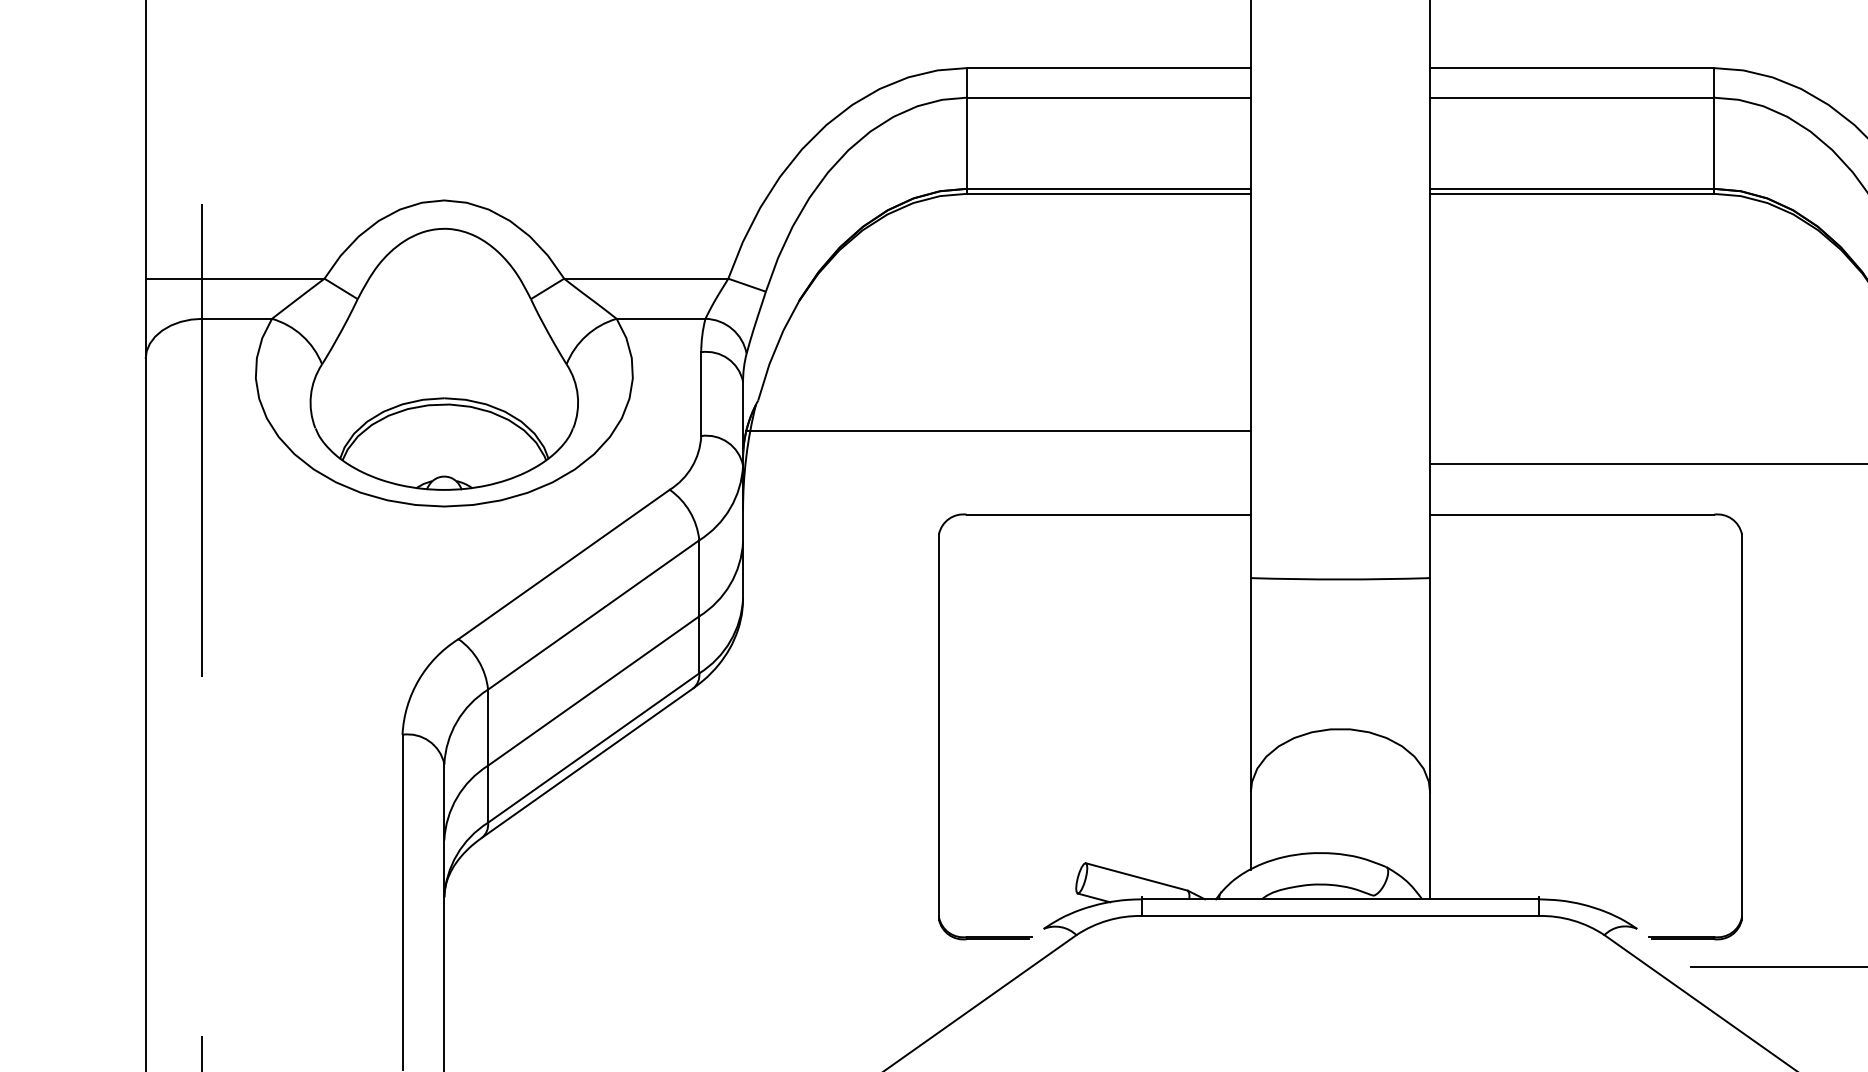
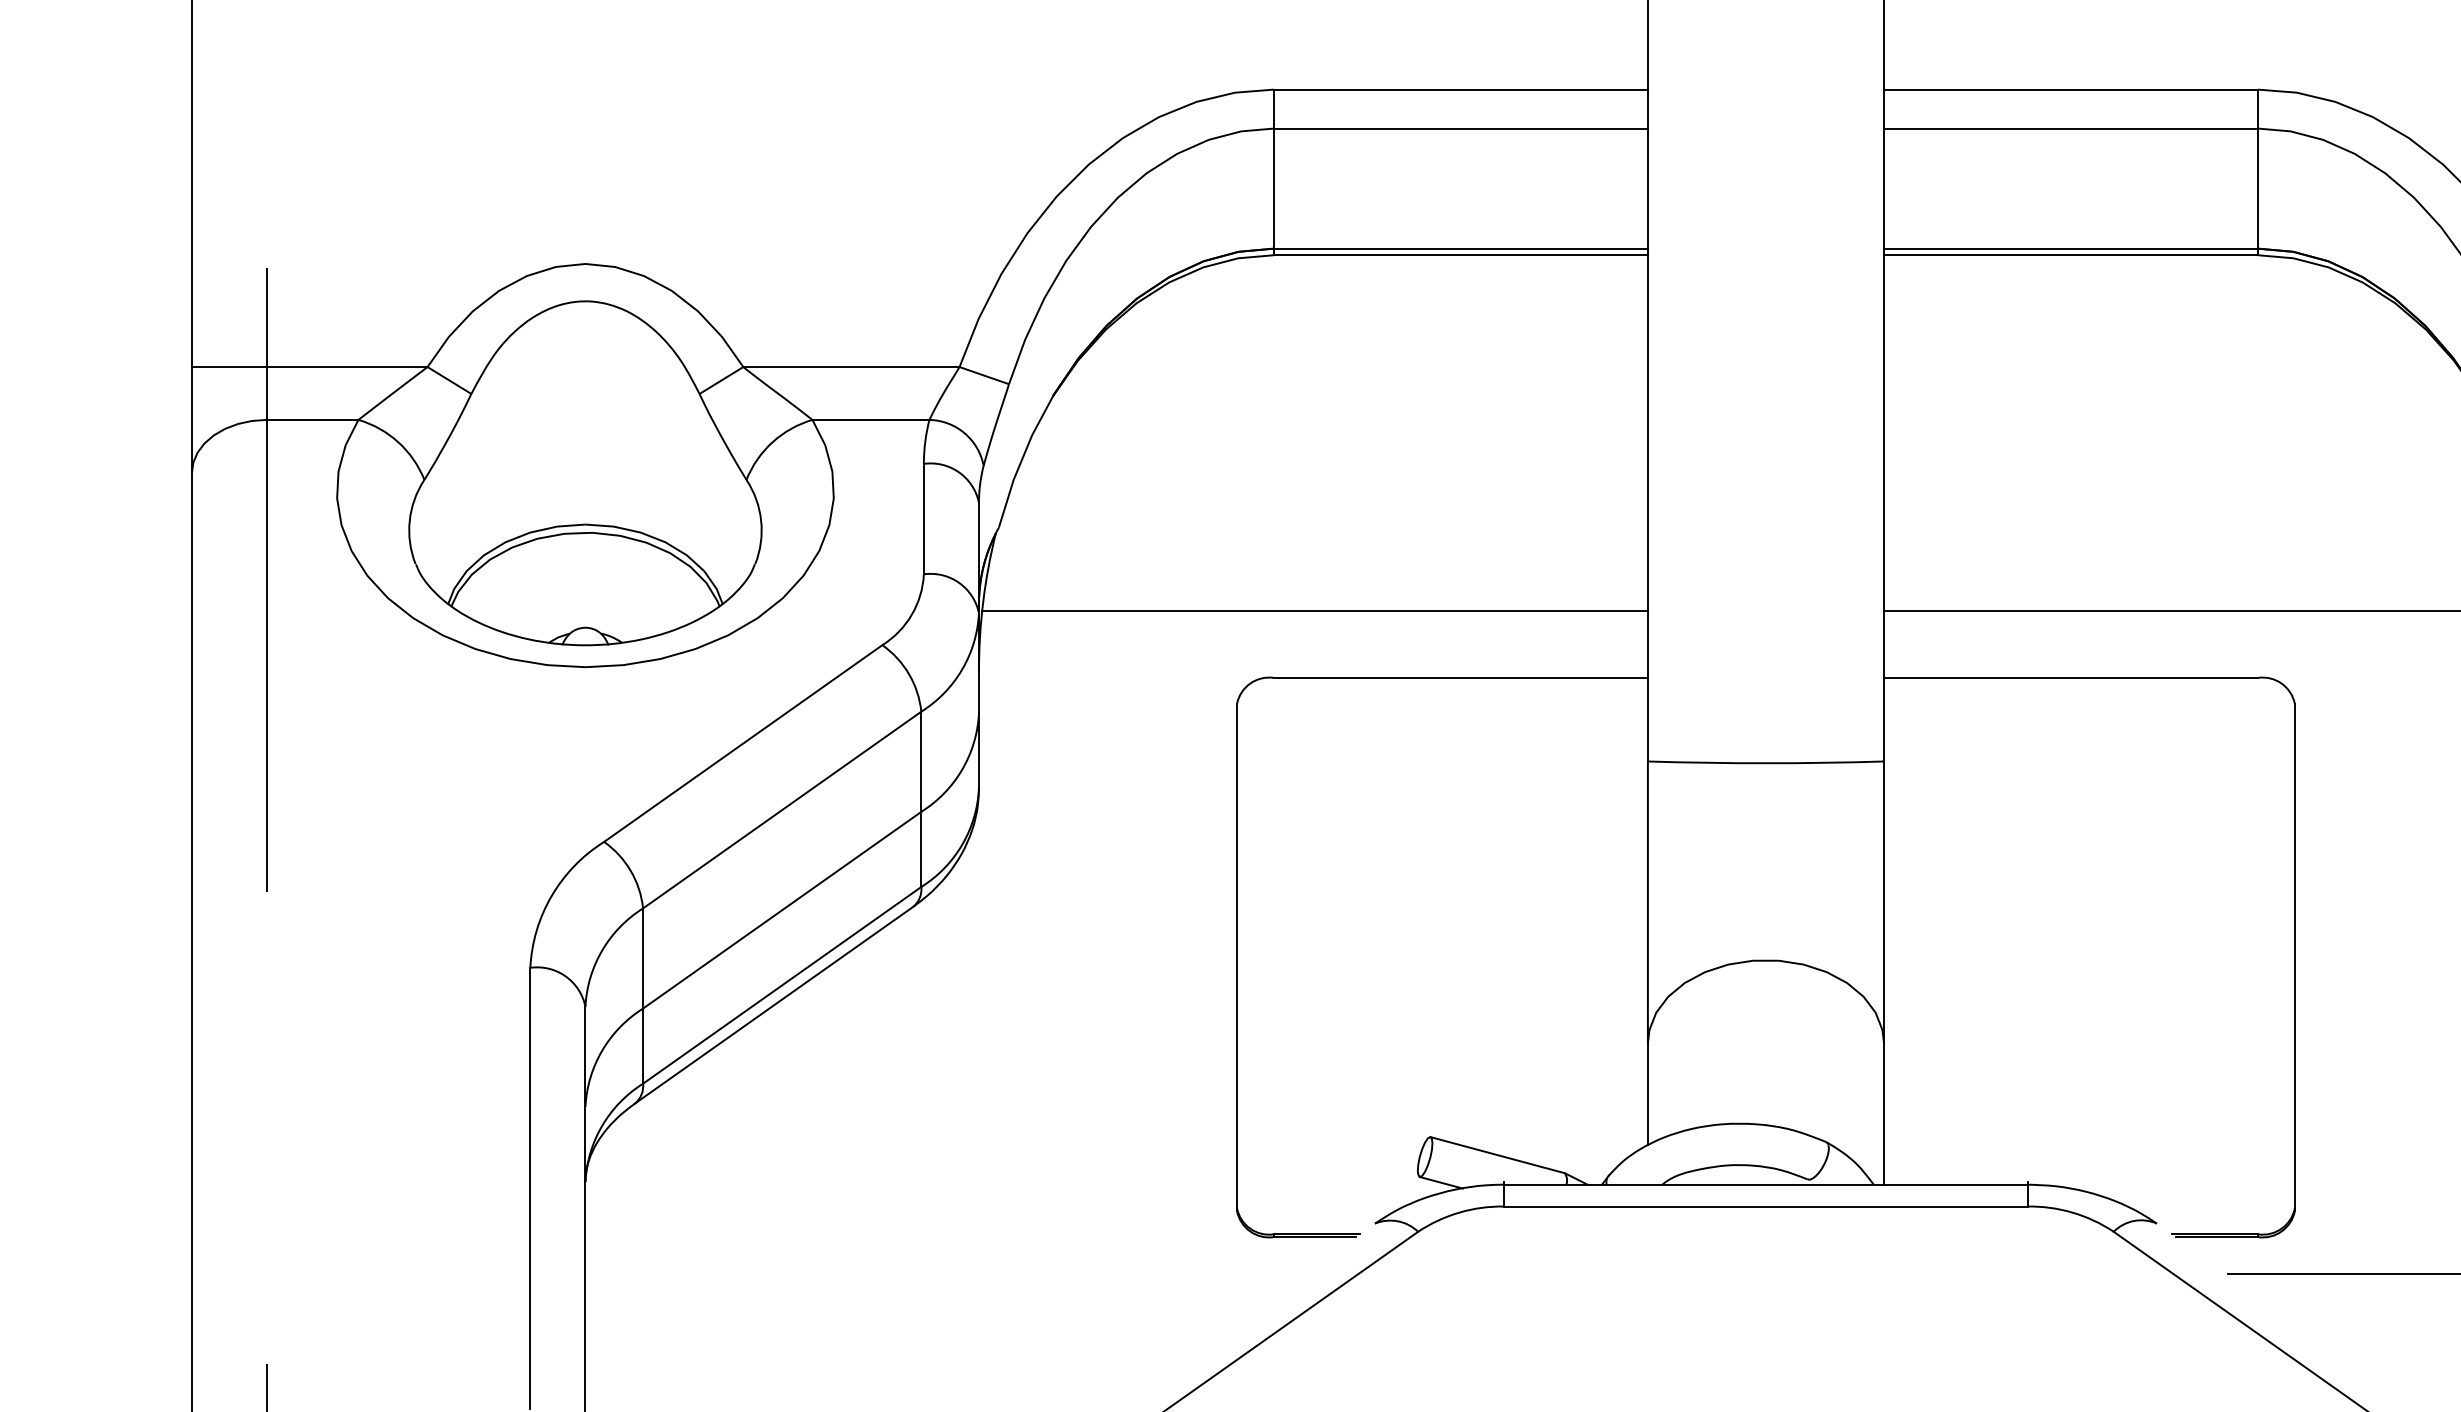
line: (997, 430) -> (1314, 611), moved

